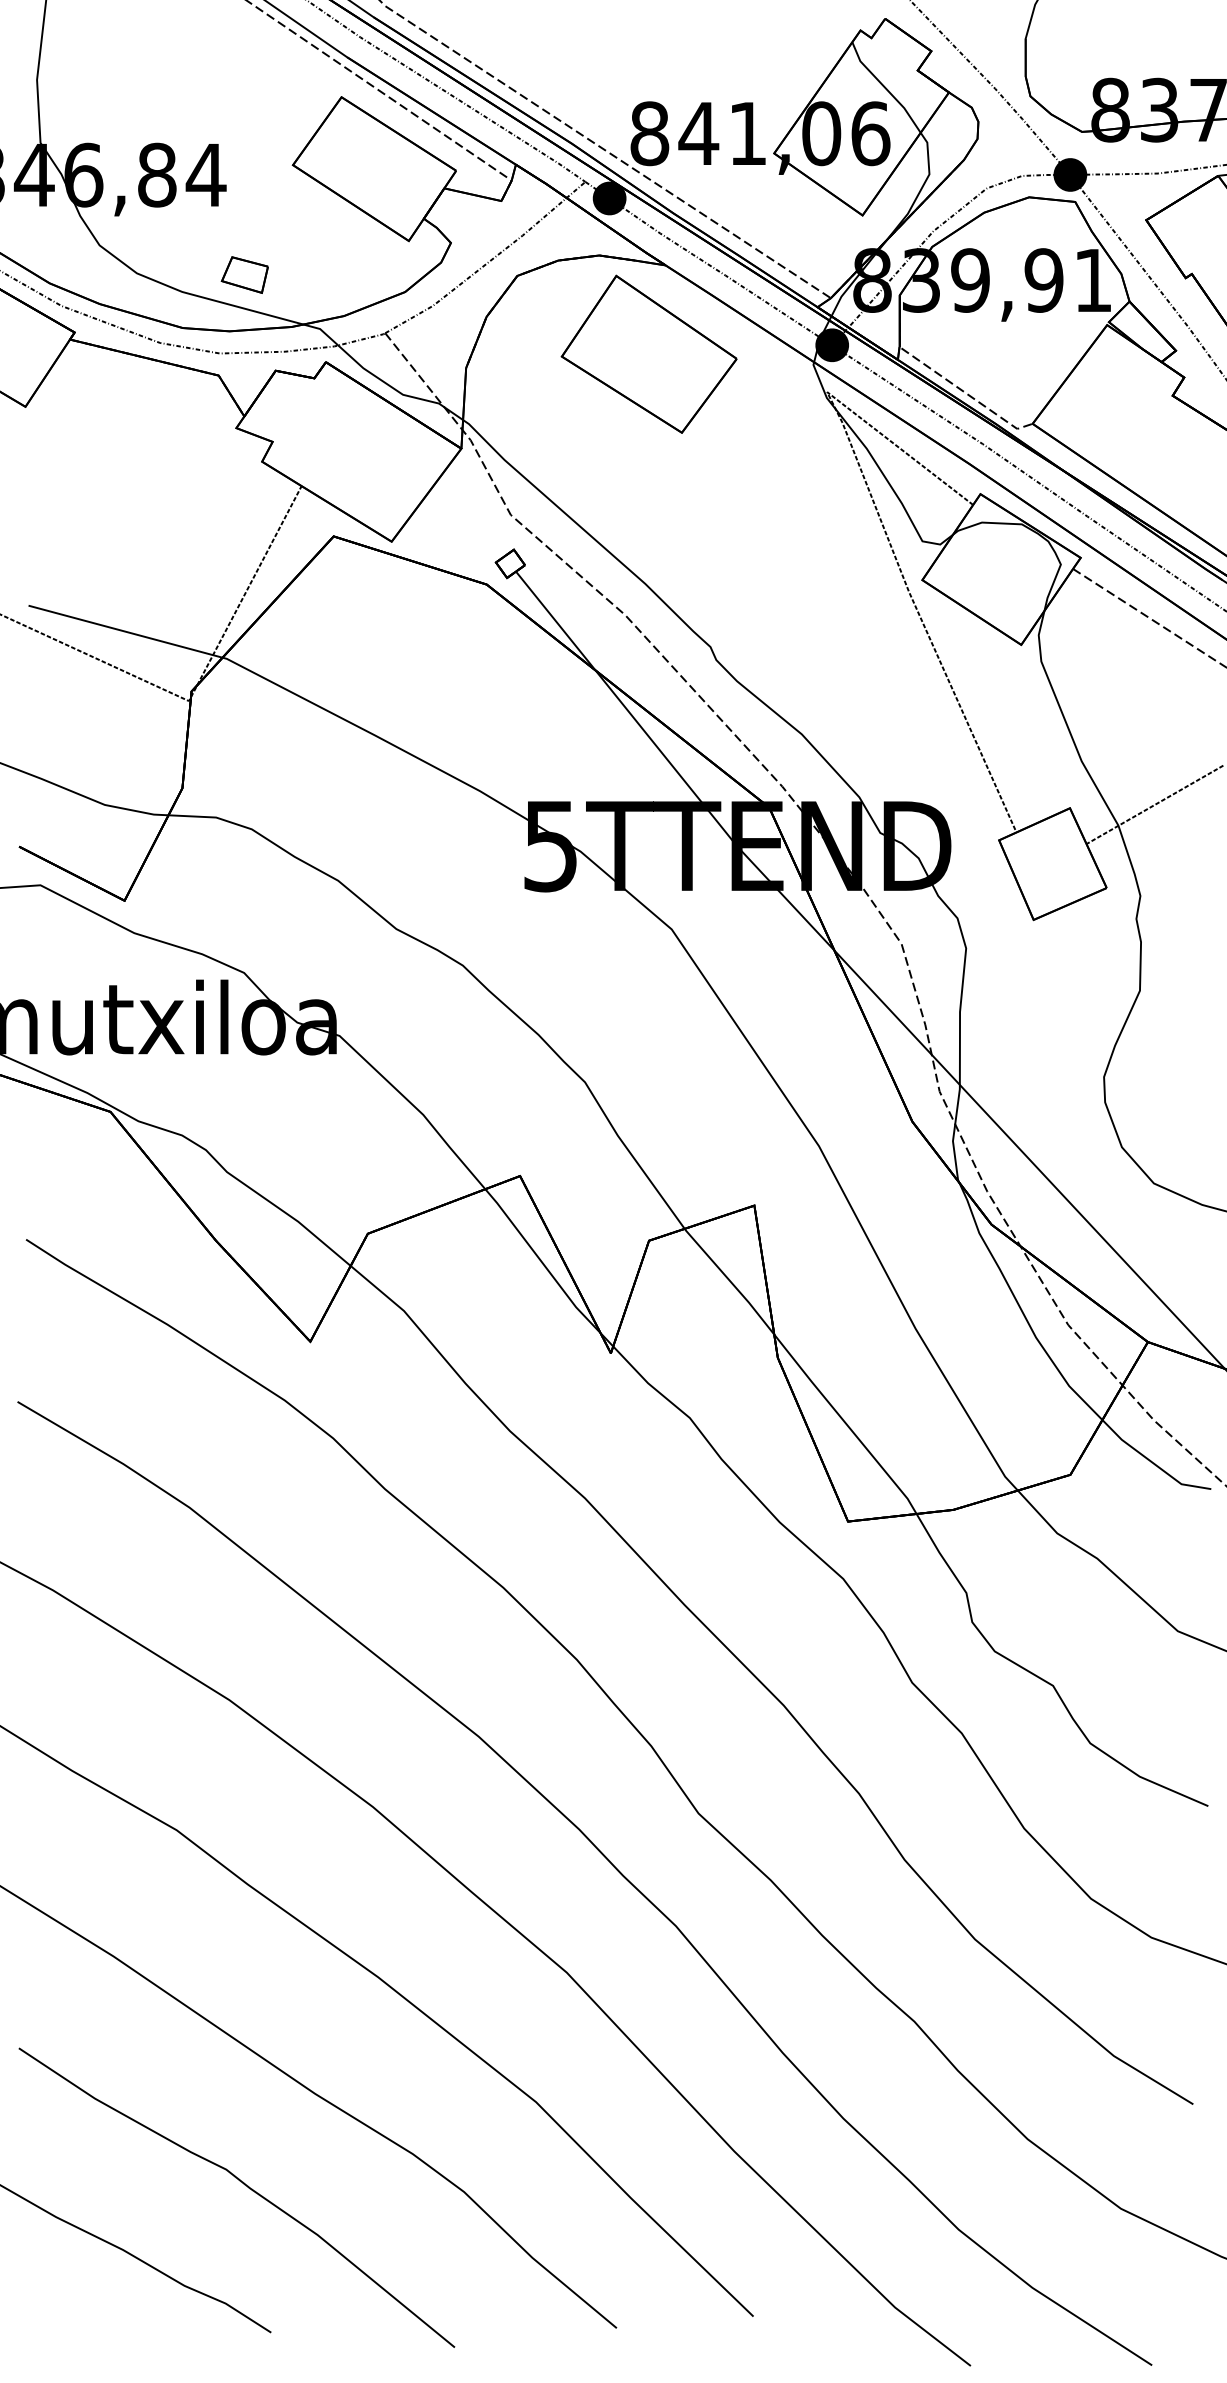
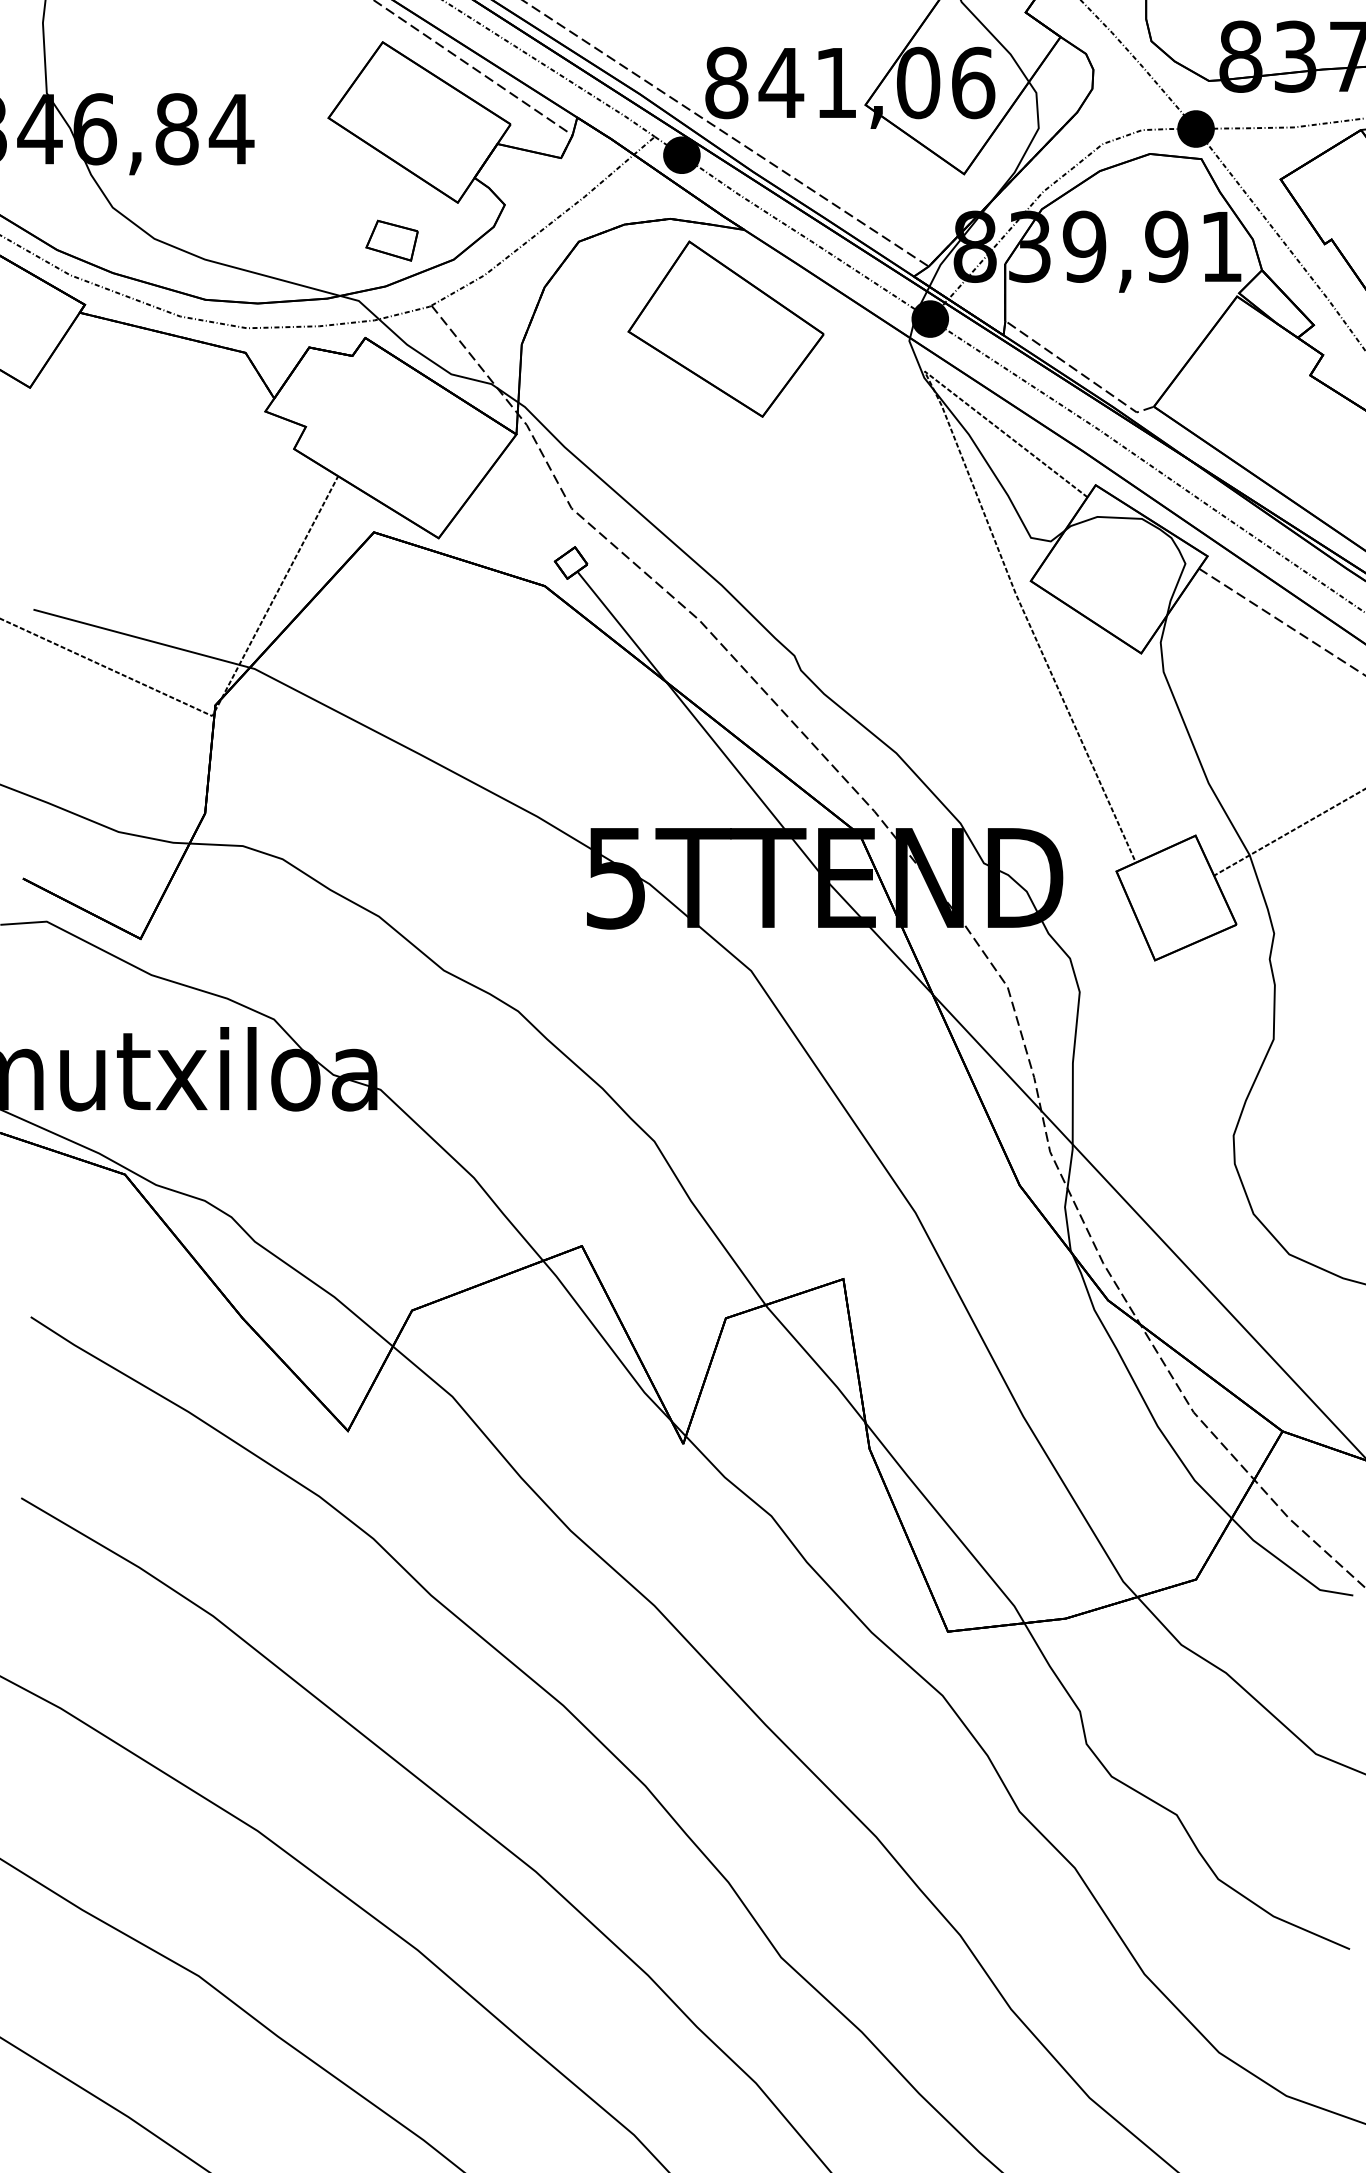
part: (244, 274) -> (391, 240), moved

